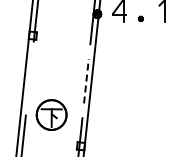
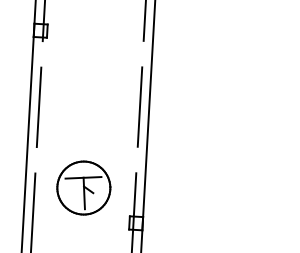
line: (29, 78) -> (38, 107), added
line: (86, 80) -> (140, 105), dashed -> solid
part: (51, 114) -> (83, 187), moved

